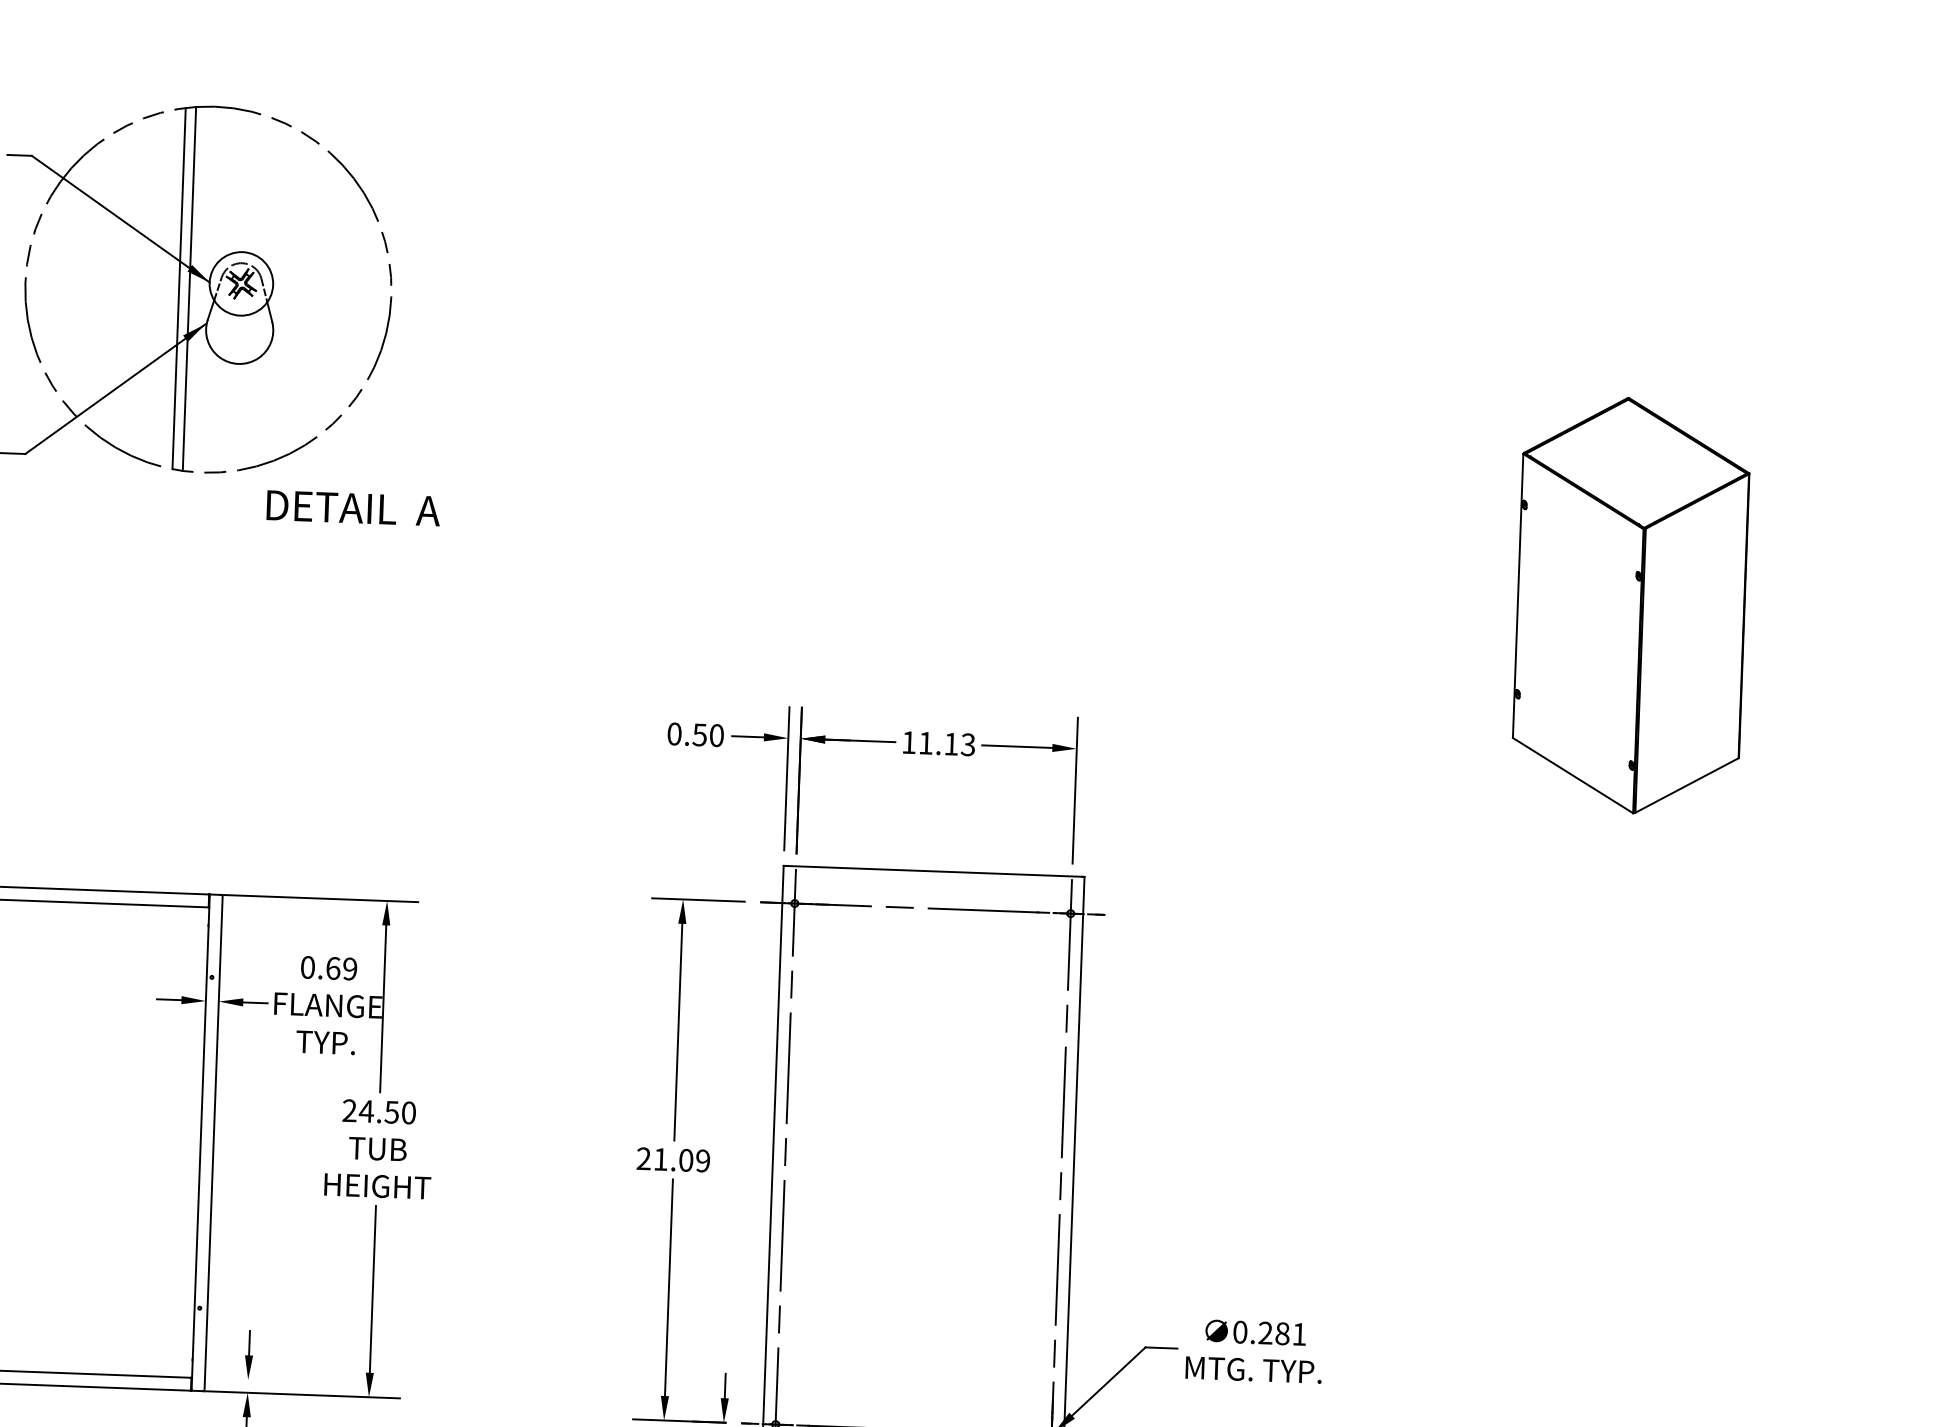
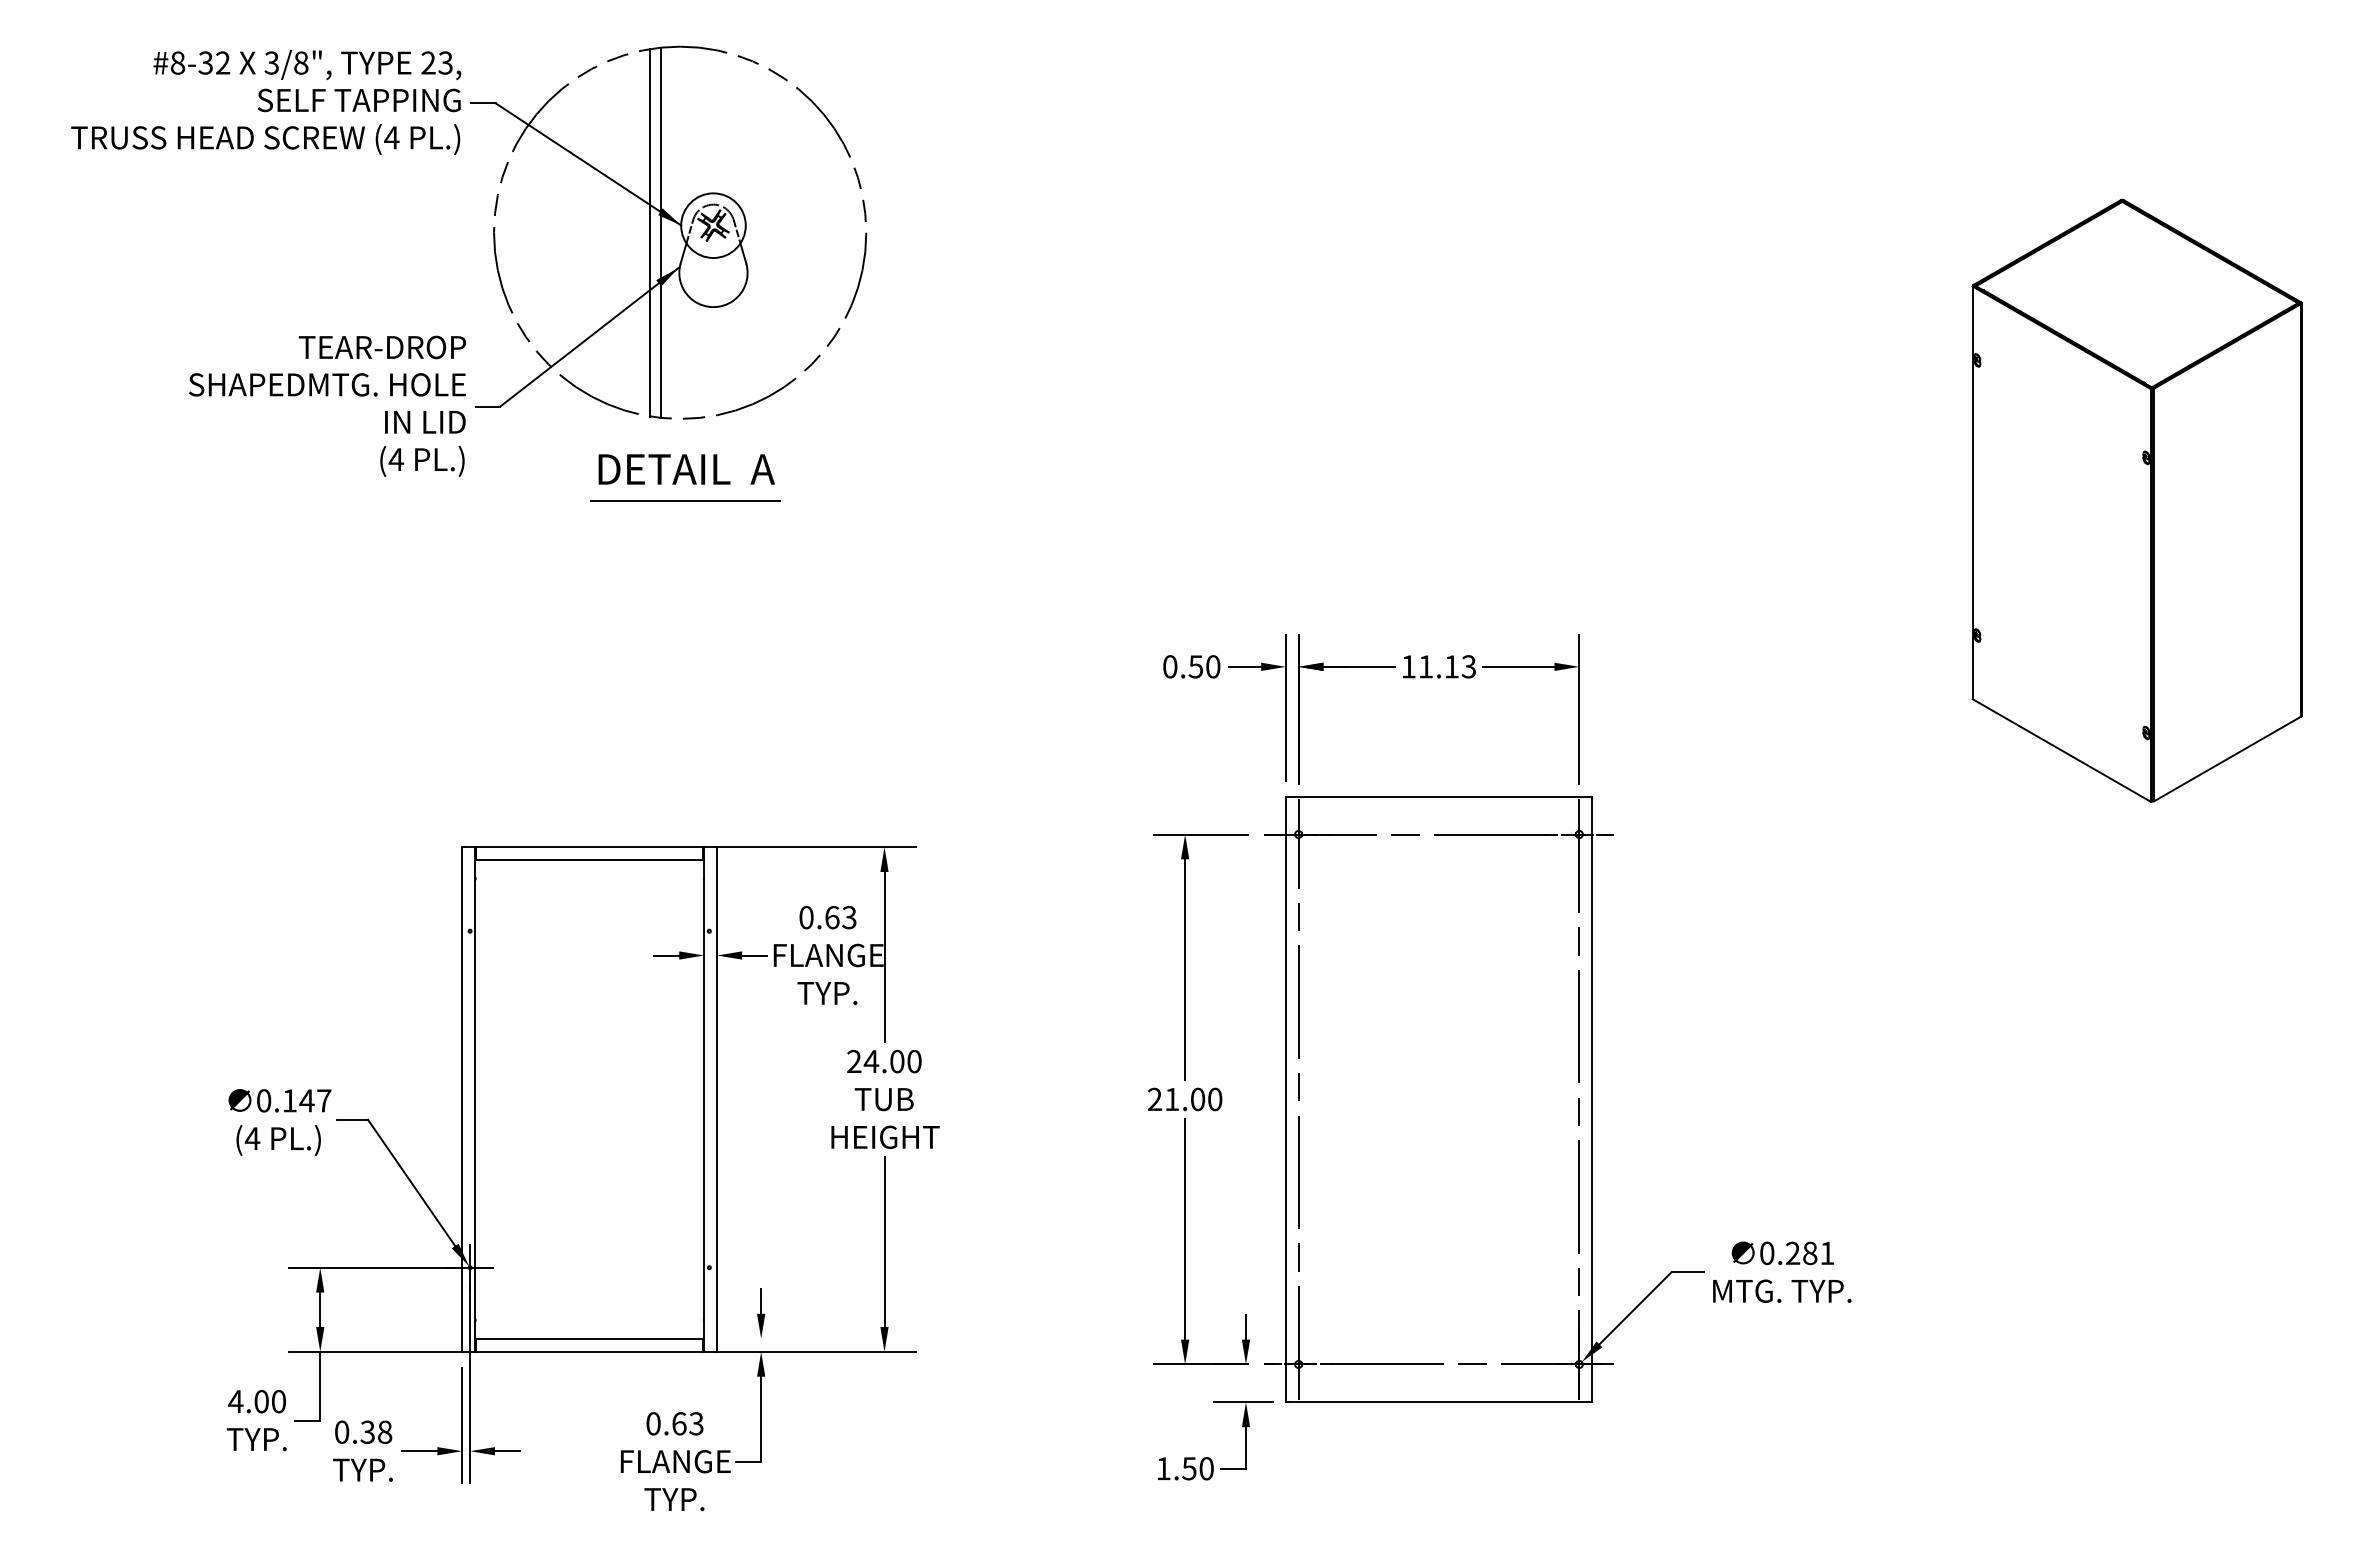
text: (353, 508) -> (686, 469), moved
line: (204, 553) -> (685, 500), added
part: (1630, 605) -> (2136, 500), size x1.43
text: (350, 968) -> (849, 917), 0.69 -> 0.63
text: (391, 1112) -> (896, 1061), 24.50 -> 24.00
text: (703, 1161) -> (1215, 1099), 21.09 -> 21.00

